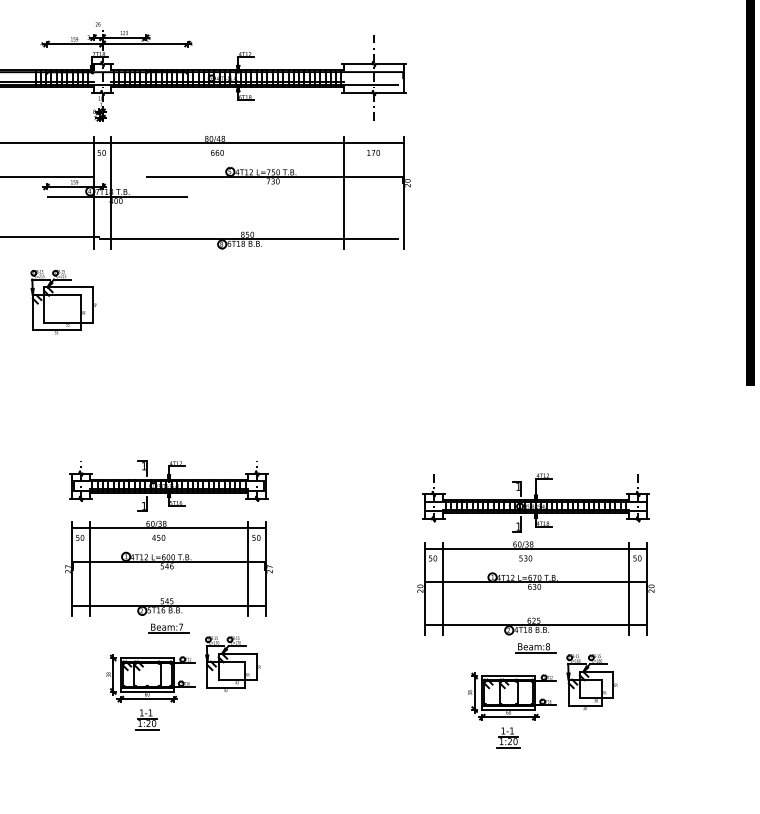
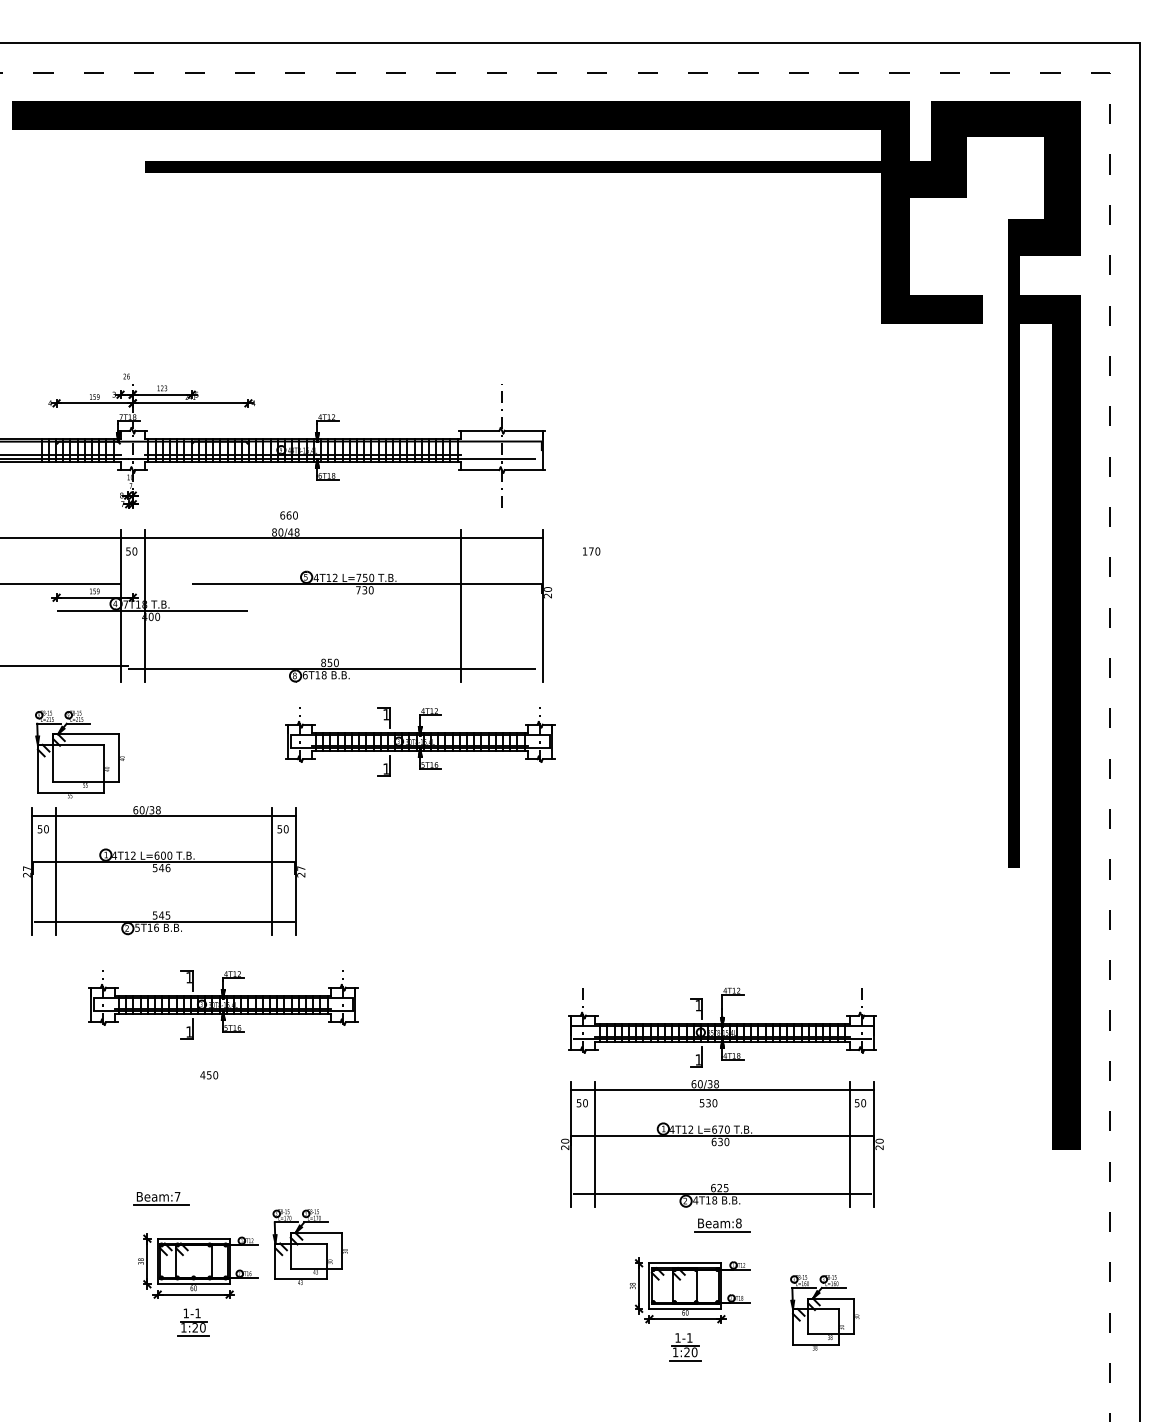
text: (217, 152) -> (288, 515), moved
text: (373, 152) -> (591, 551), moved
part: (314, 292) -> (420, 741), added
part: (169, 568) -> (164, 870), moved
part: (169, 628) -> (161, 1198), moved
part: (591, 682) -> (824, 1312), moved

